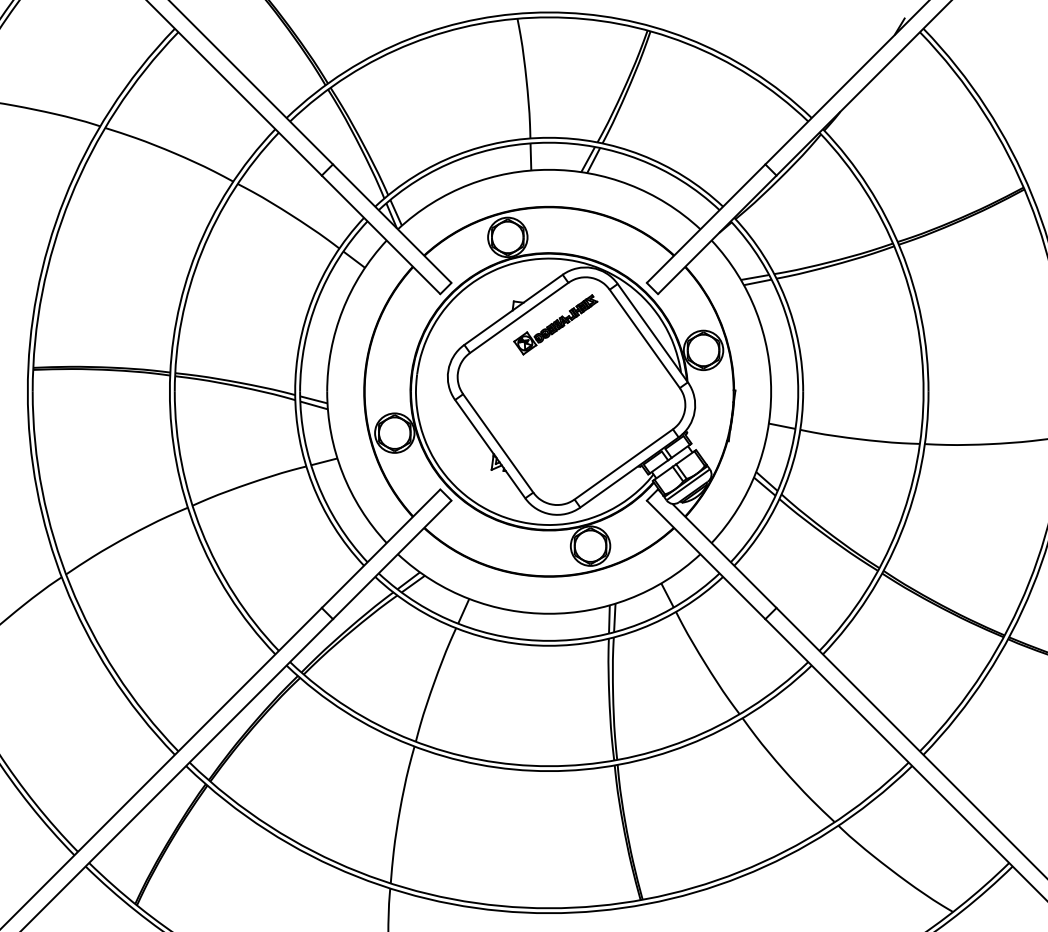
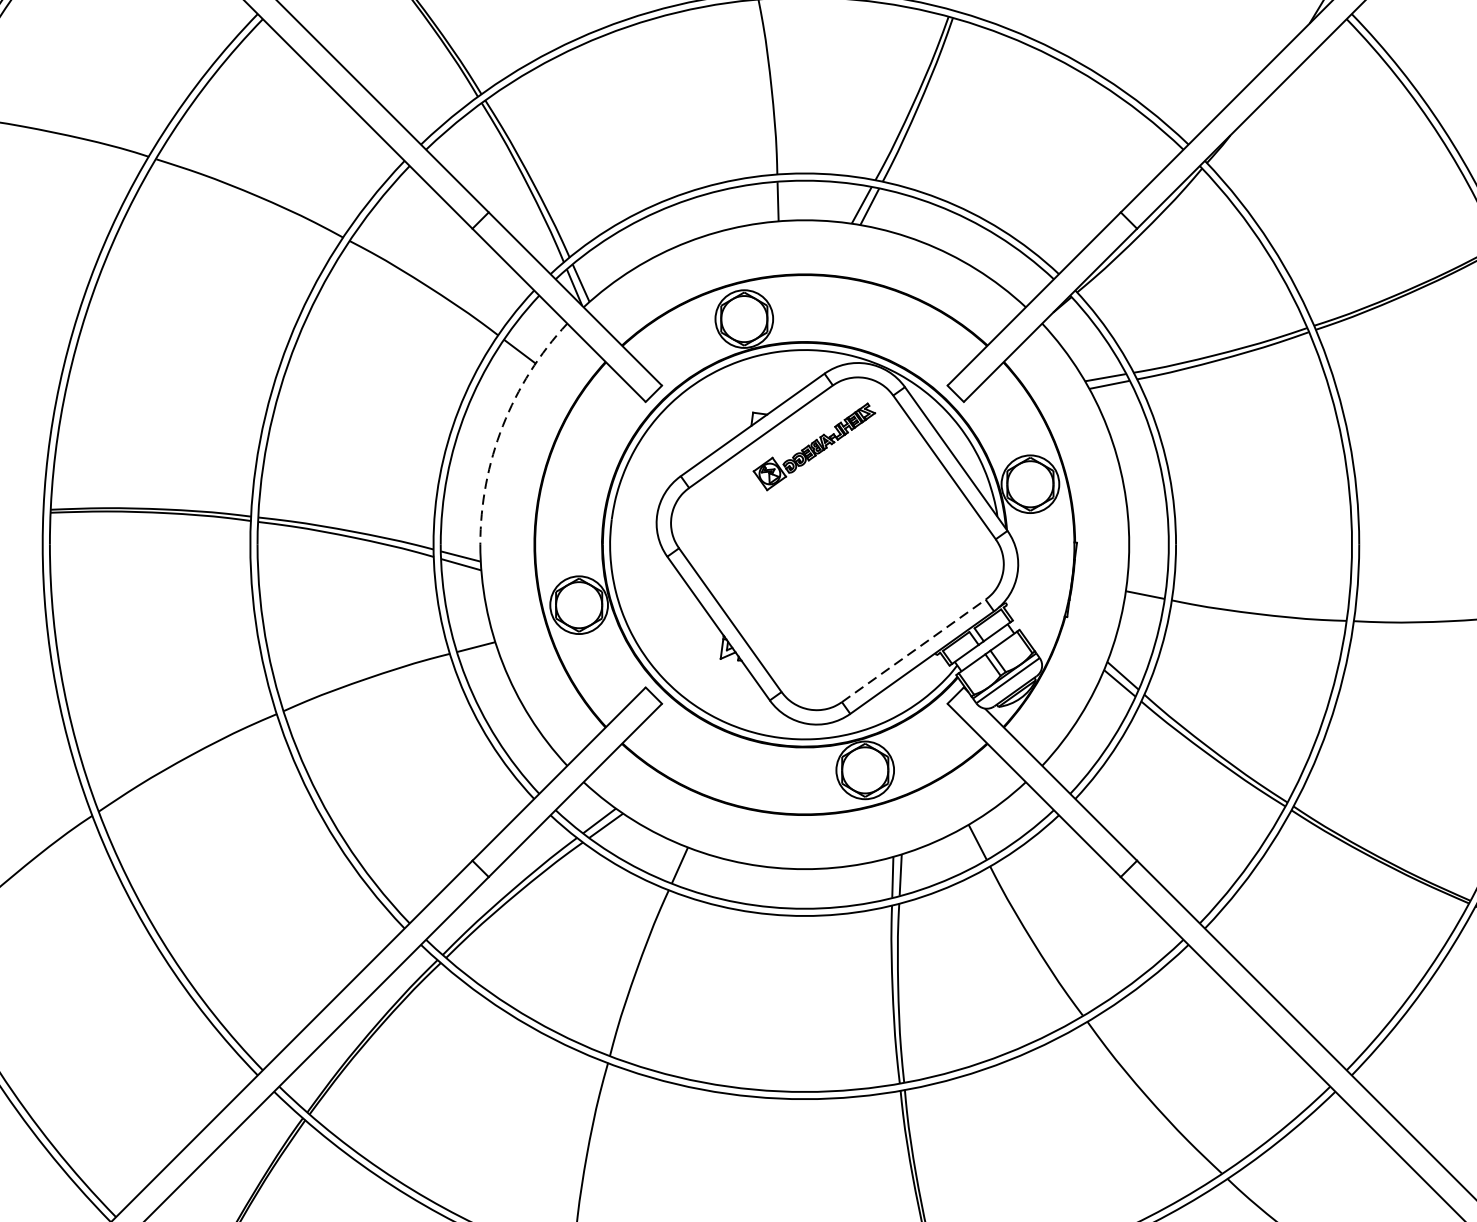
arc: (342, 310) -> (502, 425), solid -> dashed
line: (624, 464) -> (914, 650), solid -> dashed

